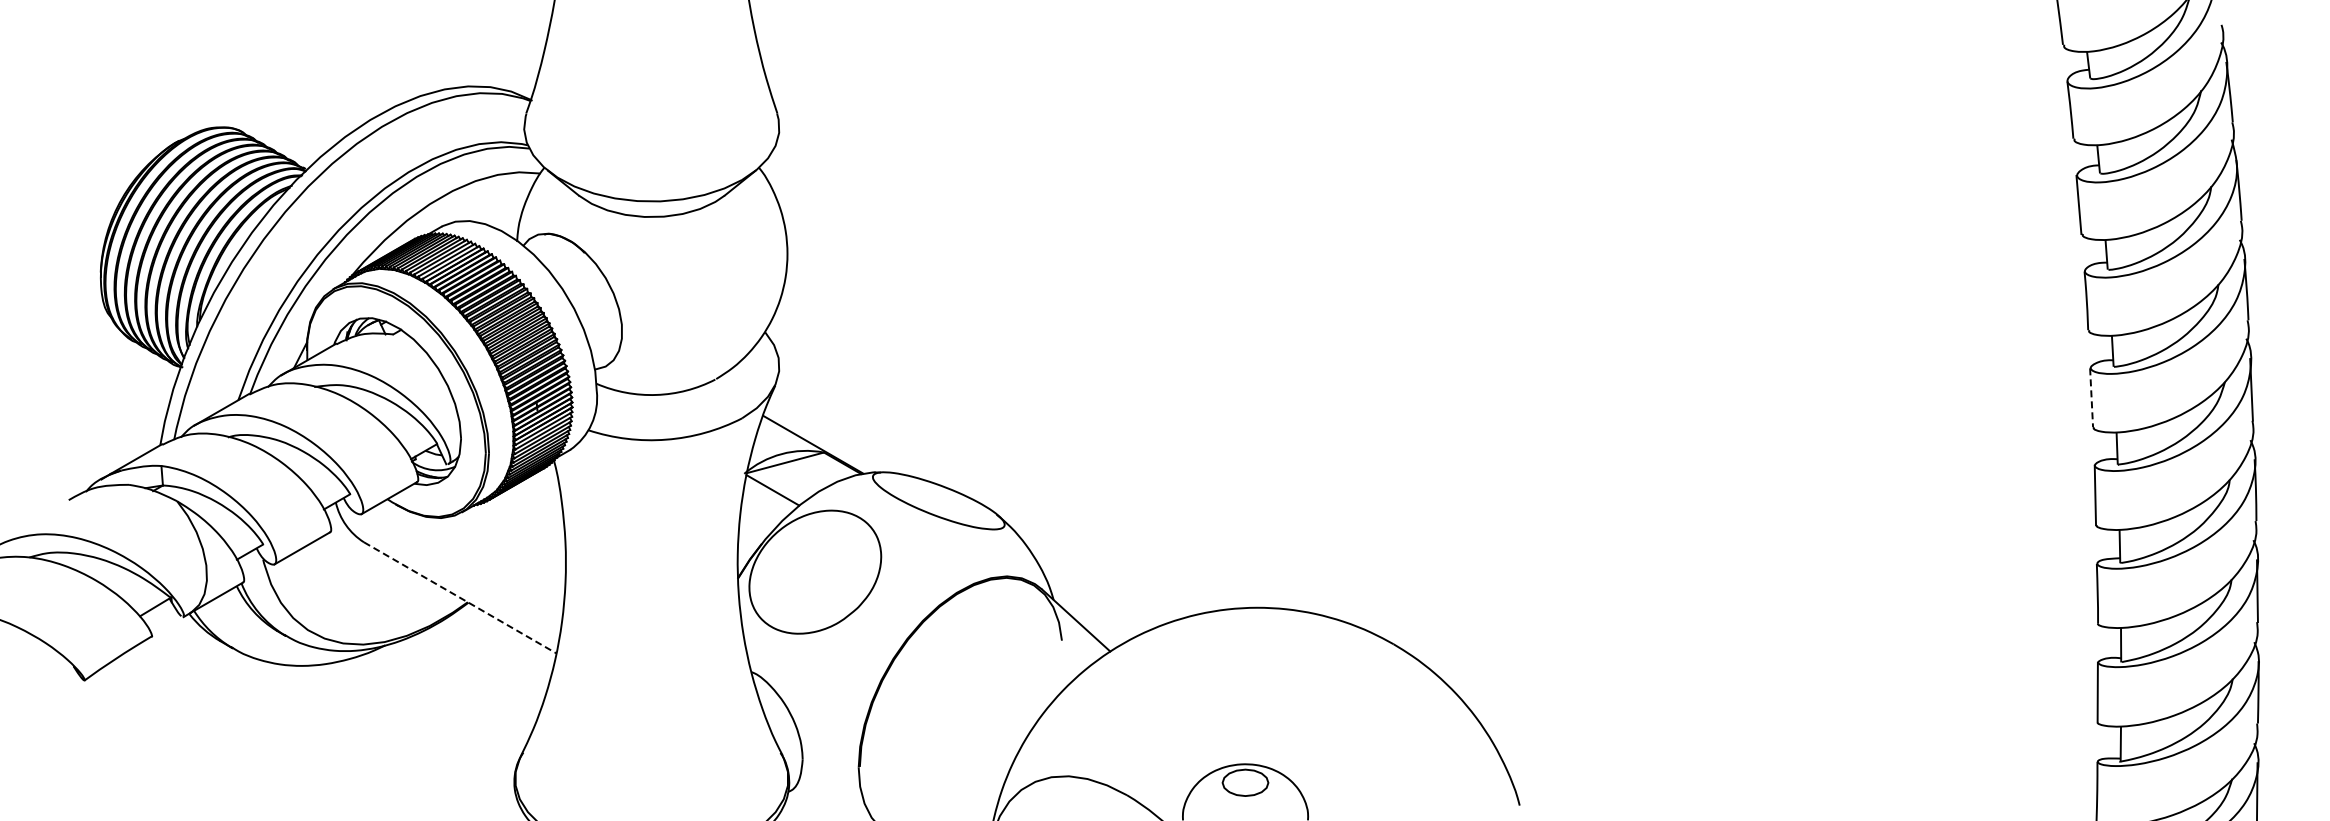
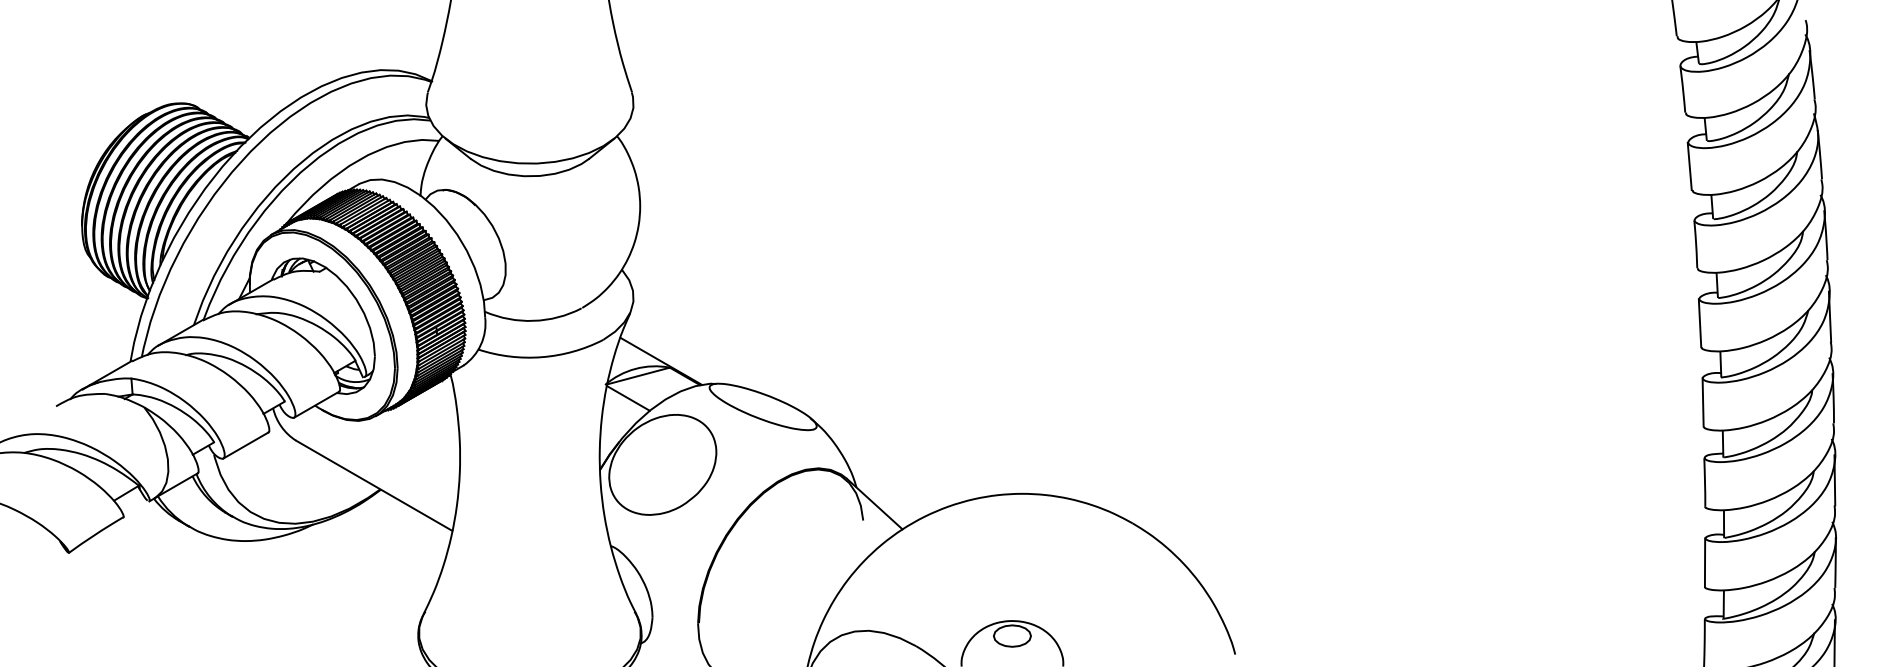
line: (2091, 398) -> (1699, 323), dashed -> solid
line: (460, 598) -> (374, 486), dashed -> solid

